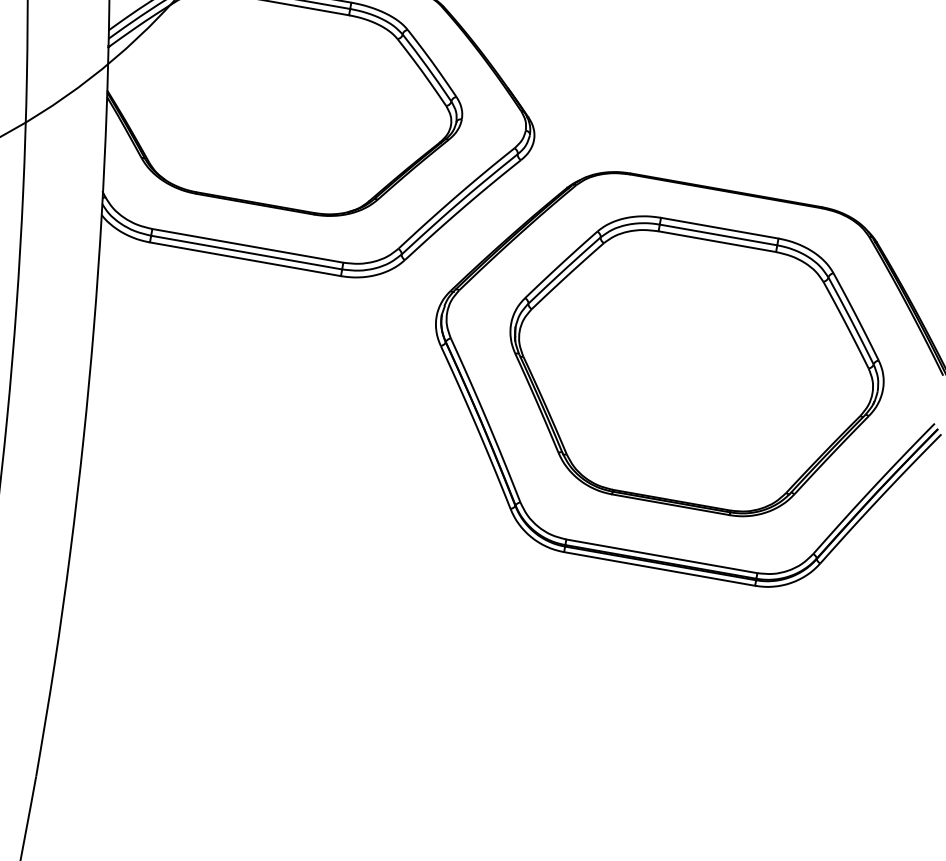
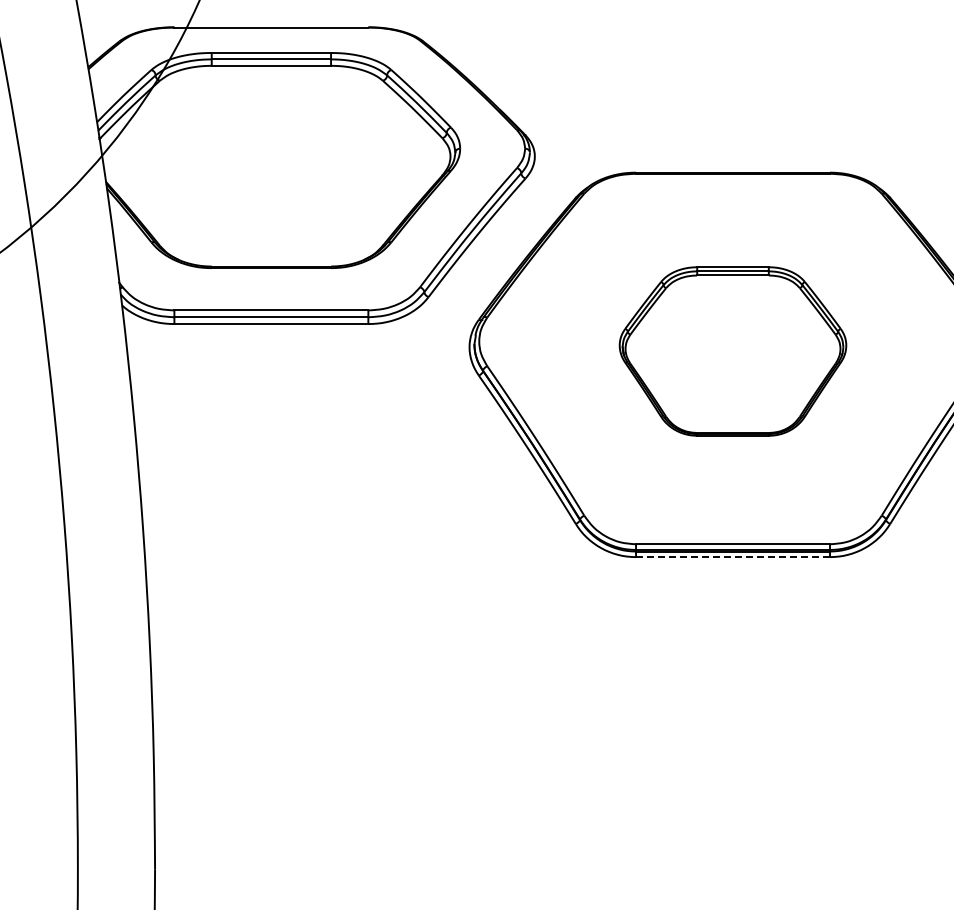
part: (694, 366) -> (732, 351), size x0.6
line: (660, 569) -> (733, 557), solid -> dashed

